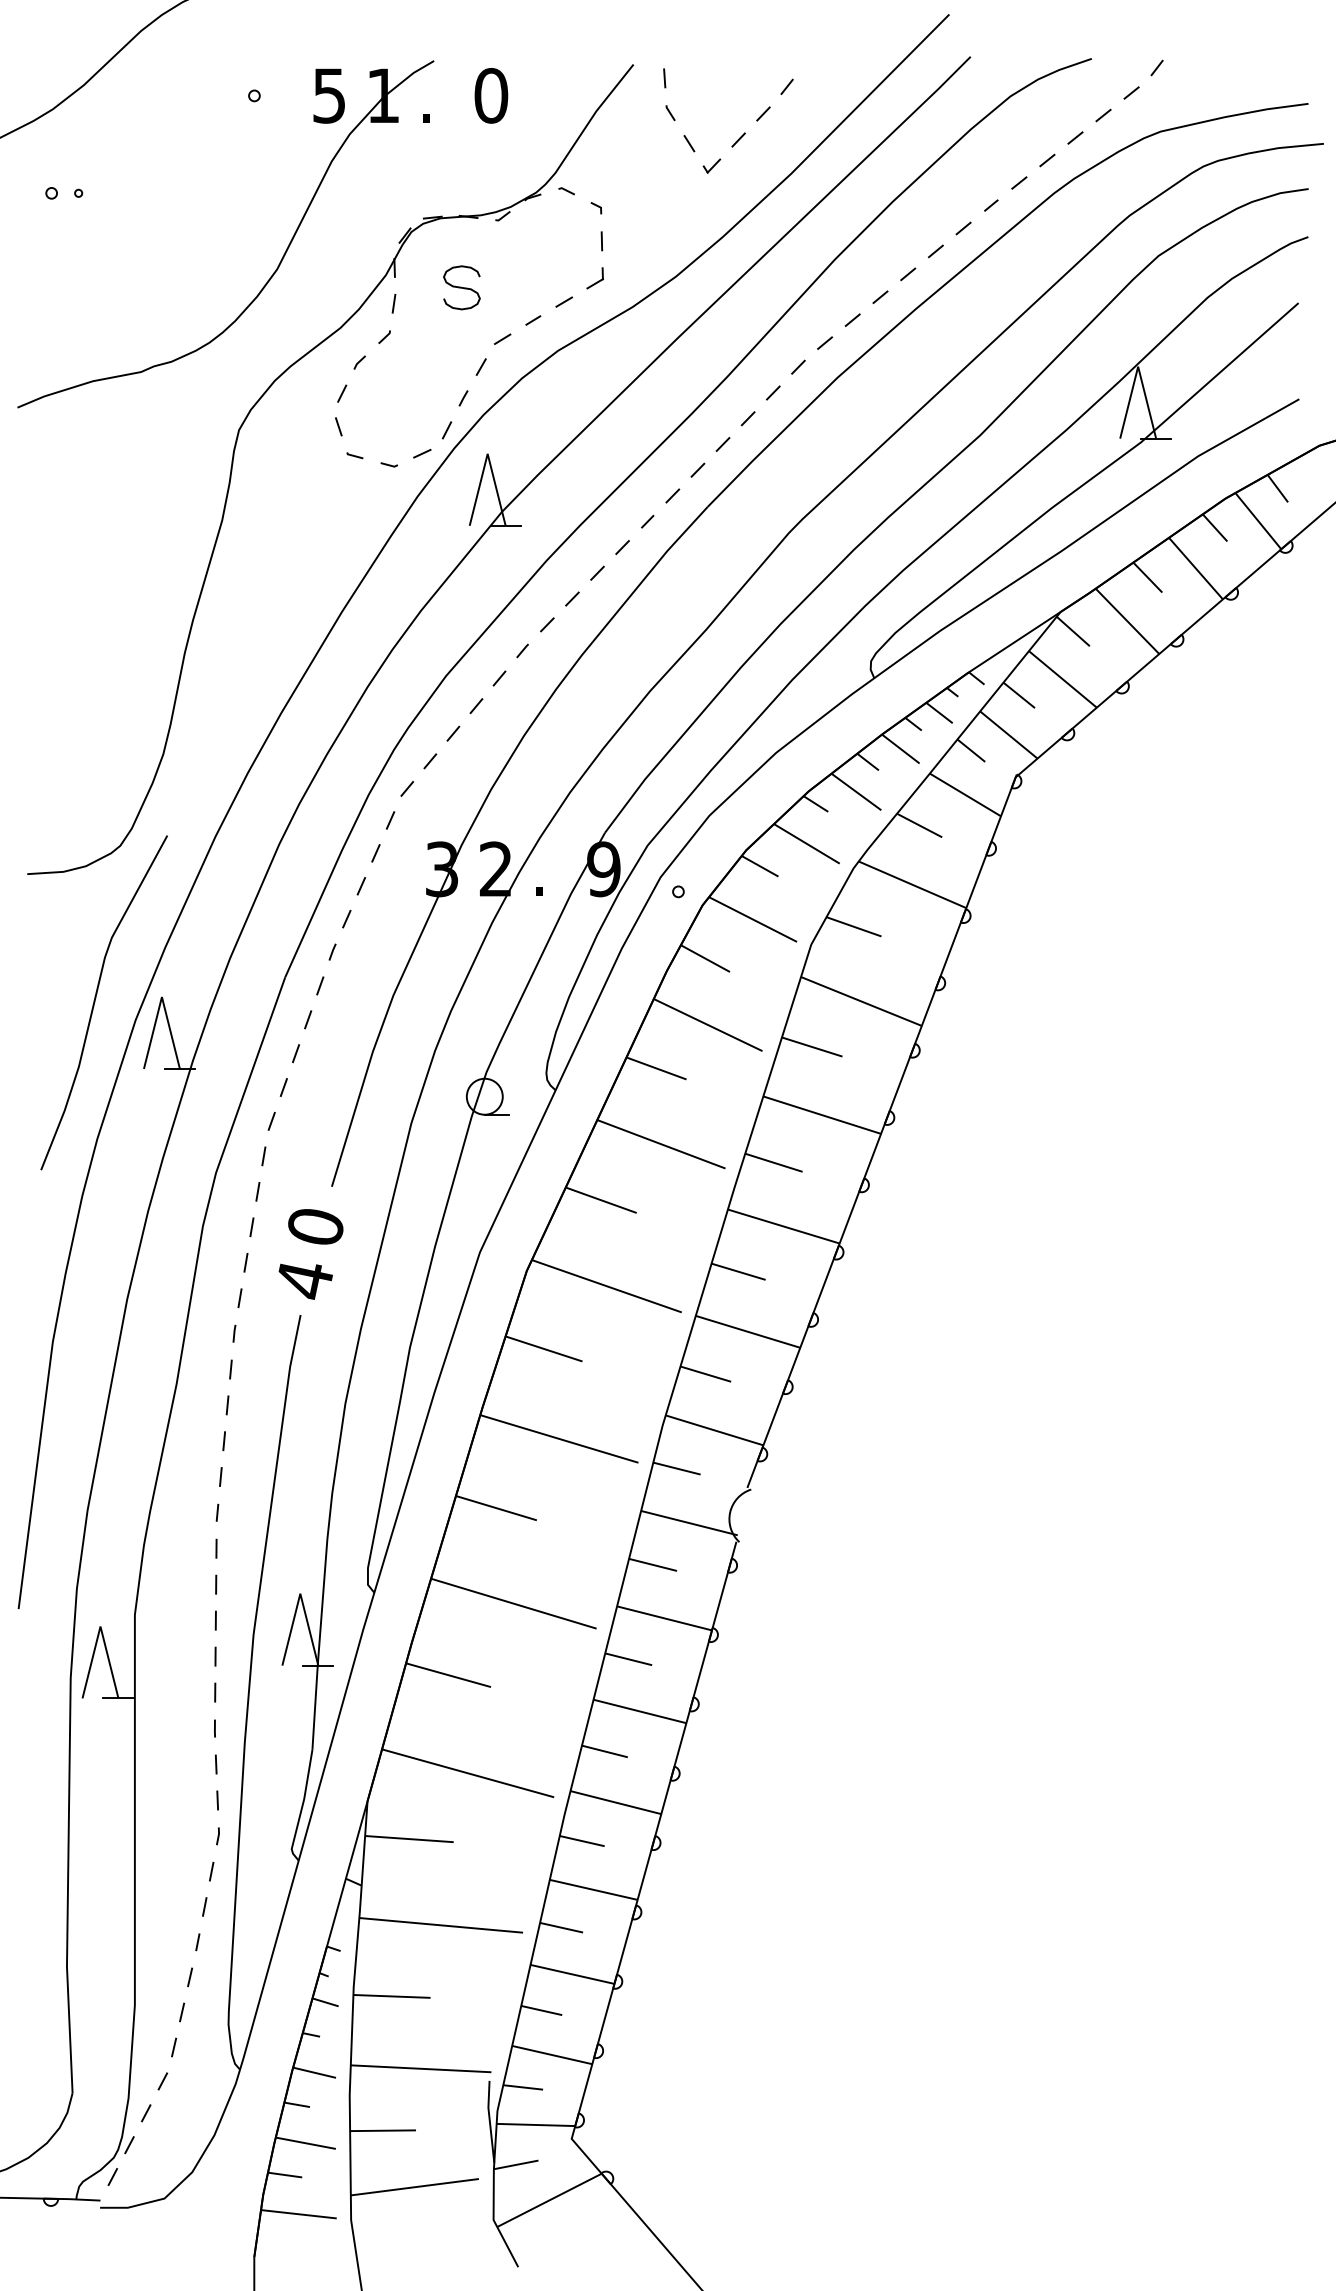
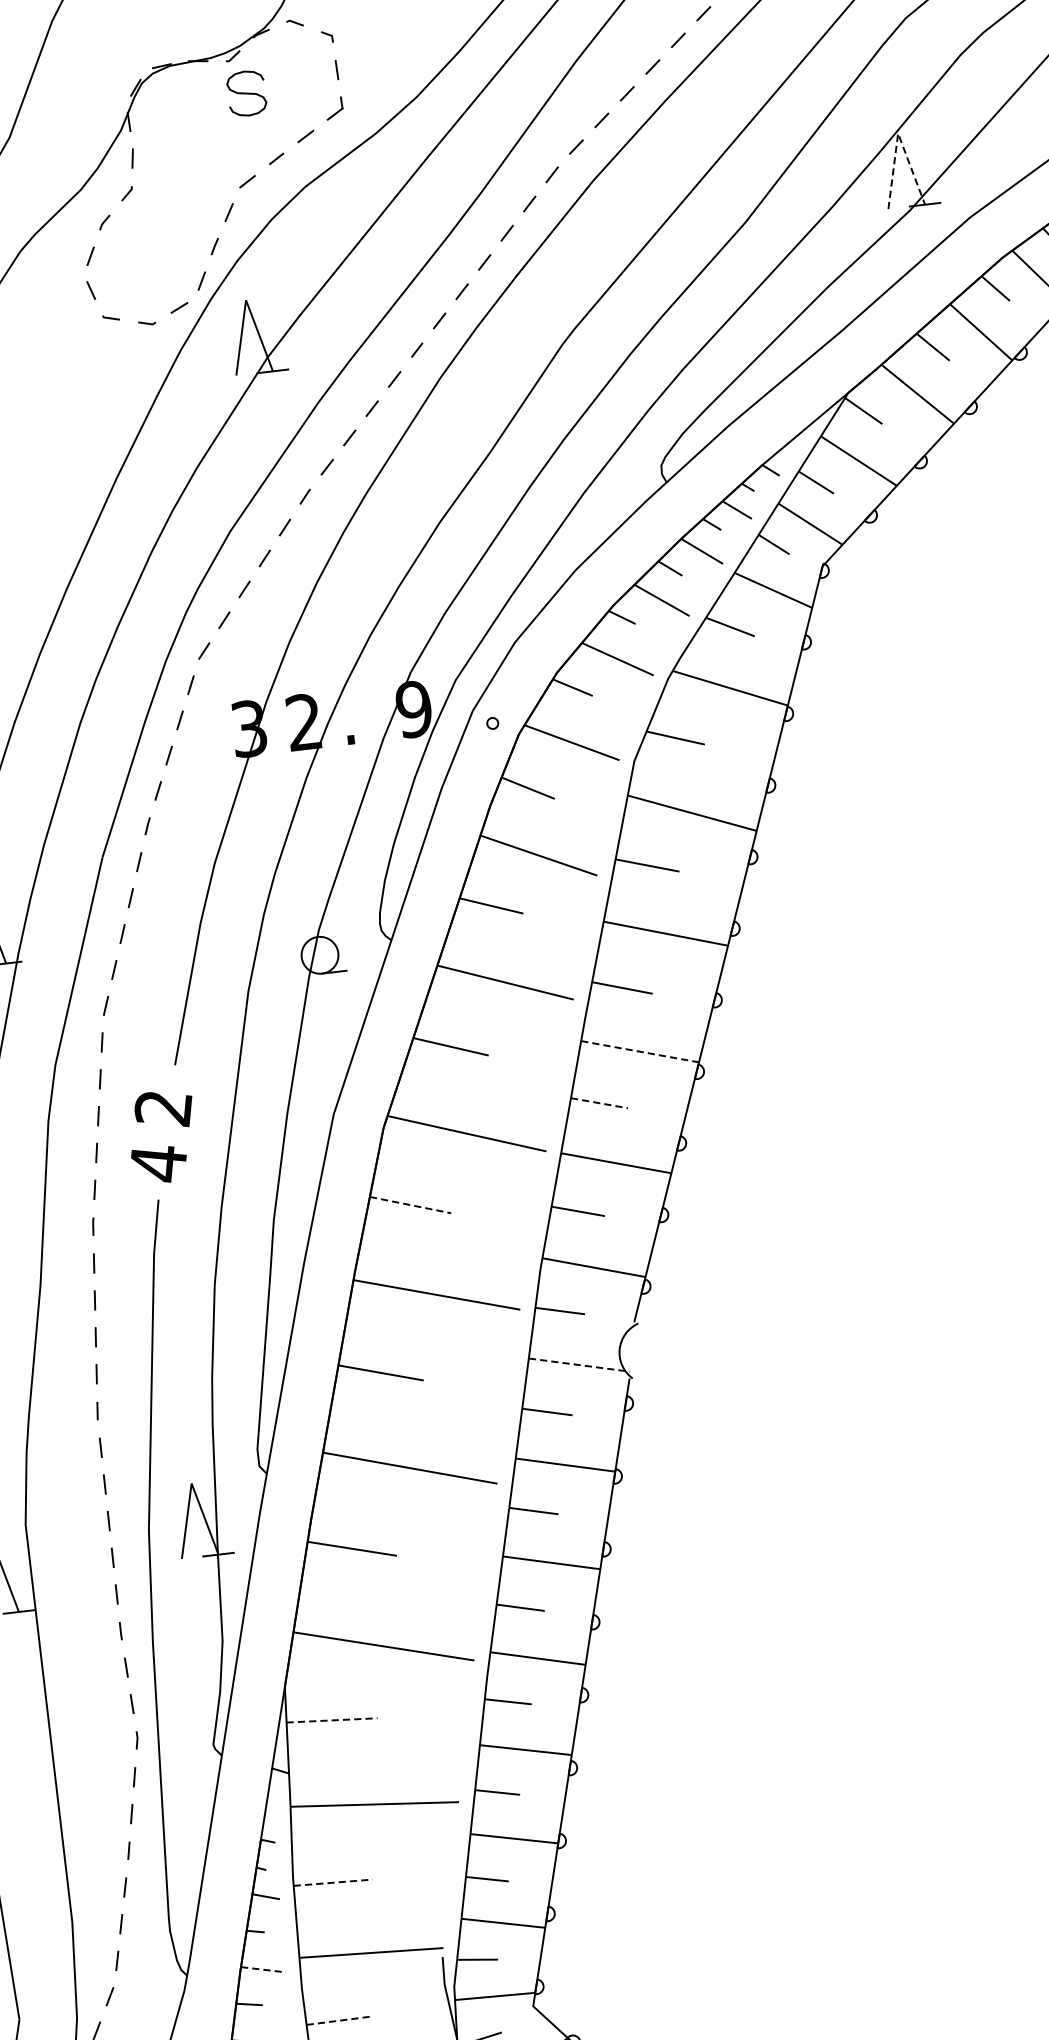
part: (461, 287) -> (246, 93), moved
line: (1138, 366) -> (898, 133), solid -> dashed
line: (784, 1226) -> (640, 1051), solid -> dashed
text: (315, 1228) -> (163, 1109), 0 -> 2
line: (739, 1271) -> (600, 1102), solid -> dashed
line: (544, 1349) -> (411, 1205), solid -> dashed
line: (689, 1523) -> (579, 1365), solid -> dashed
line: (409, 1839) -> (332, 1720), solid -> dashed
line: (392, 1996) -> (333, 1882), solid -> dashed
line: (315, 2072) -> (264, 1969), solid -> dashed
line: (383, 2130) -> (340, 2020), solid -> dashed

